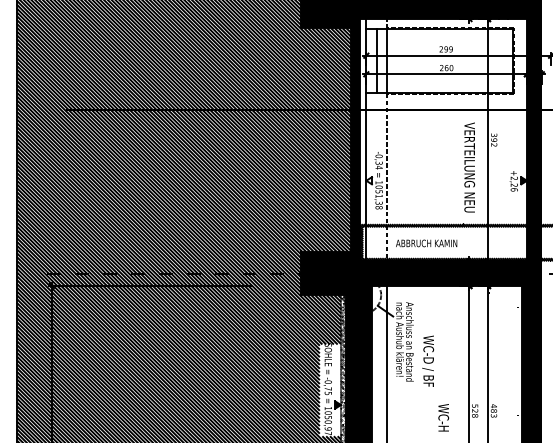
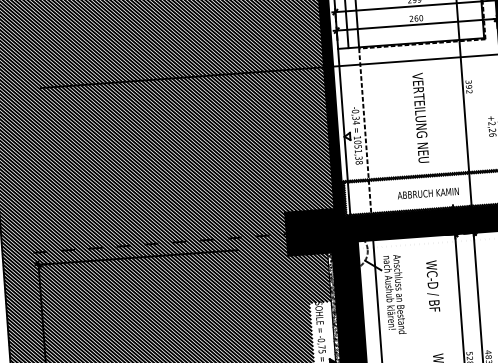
text: (469, 167) -> (420, 117), moved
text: (426, 243) -> (428, 193), moved
text: (428, 360) -> (432, 285), moved

